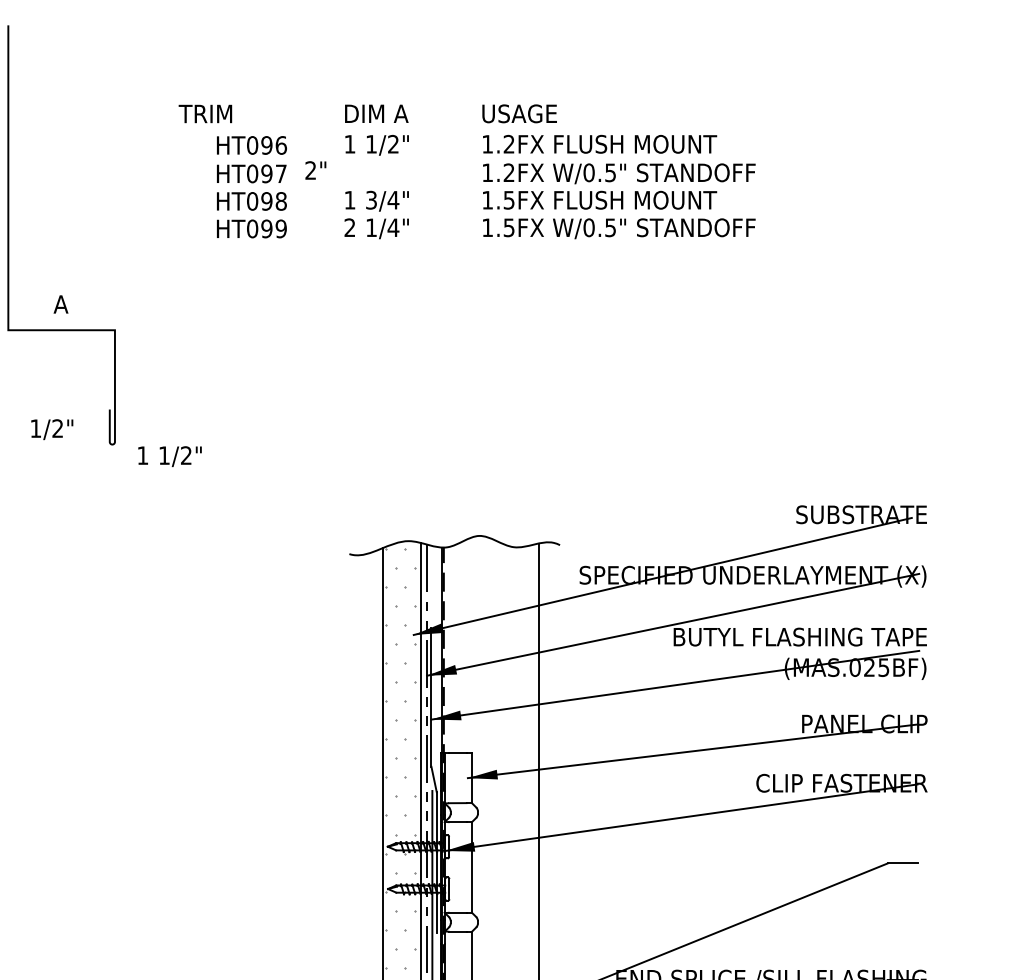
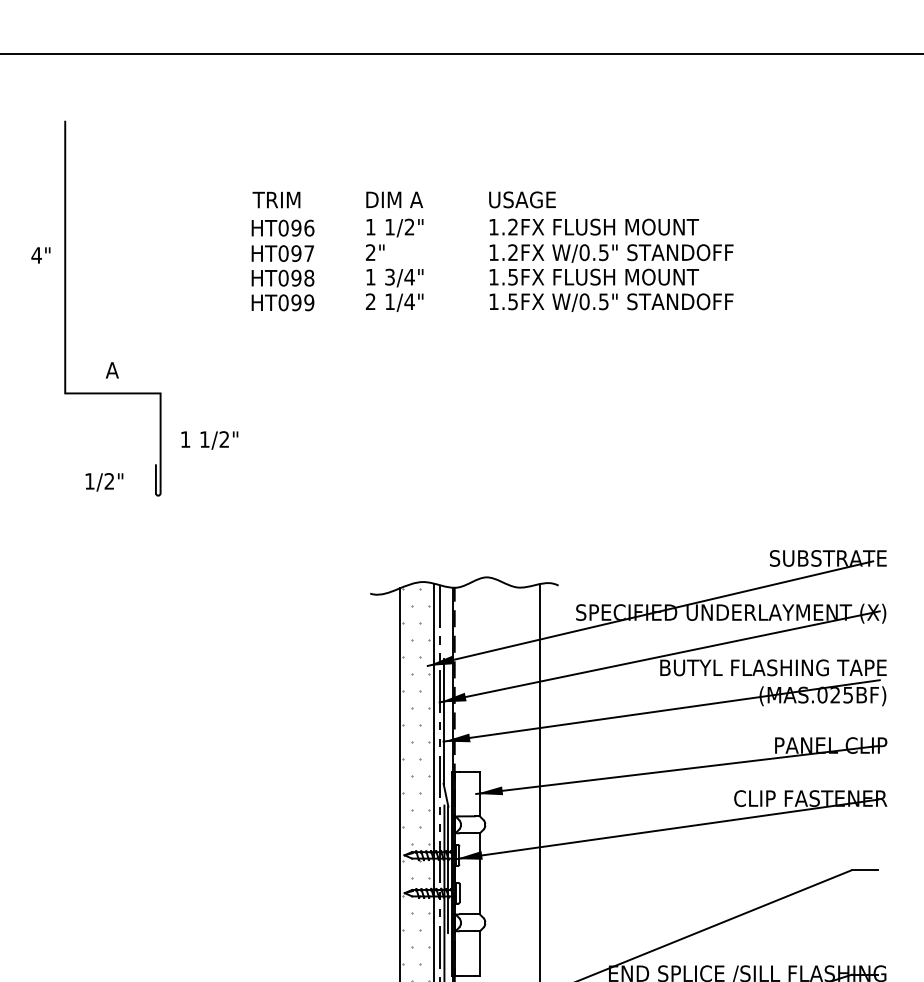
text: (205, 113) -> (276, 199), moved
text: (316, 170) -> (375, 252), moved
text: (169, 456) -> (209, 440), moved

